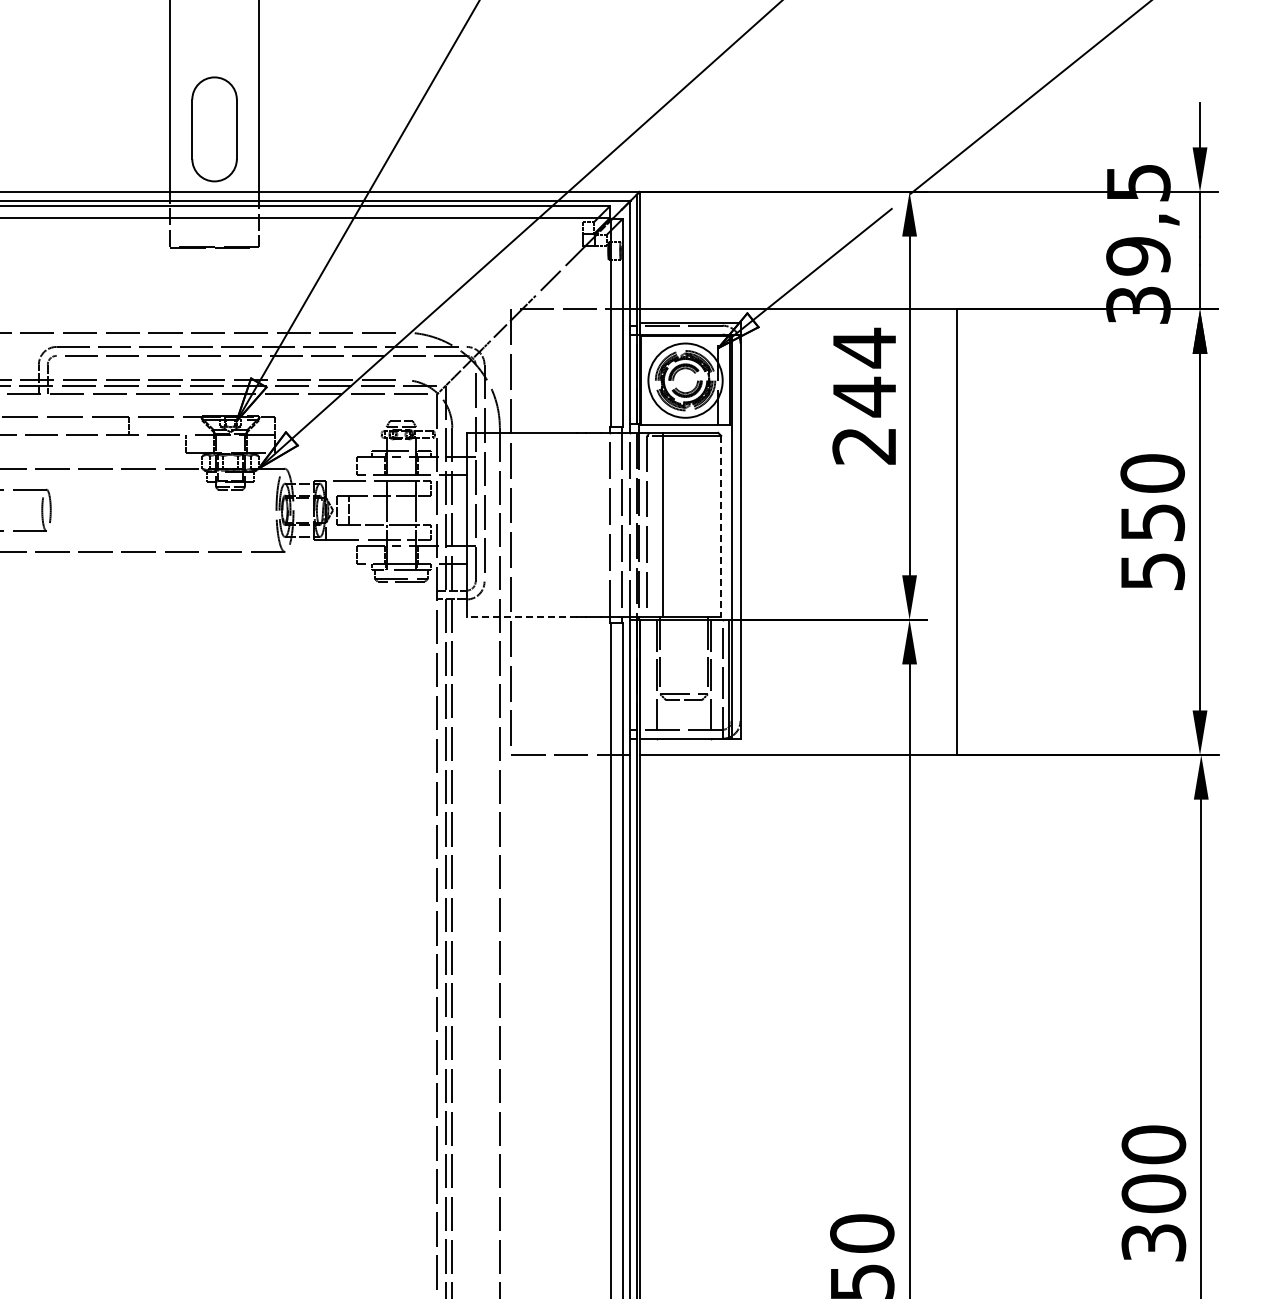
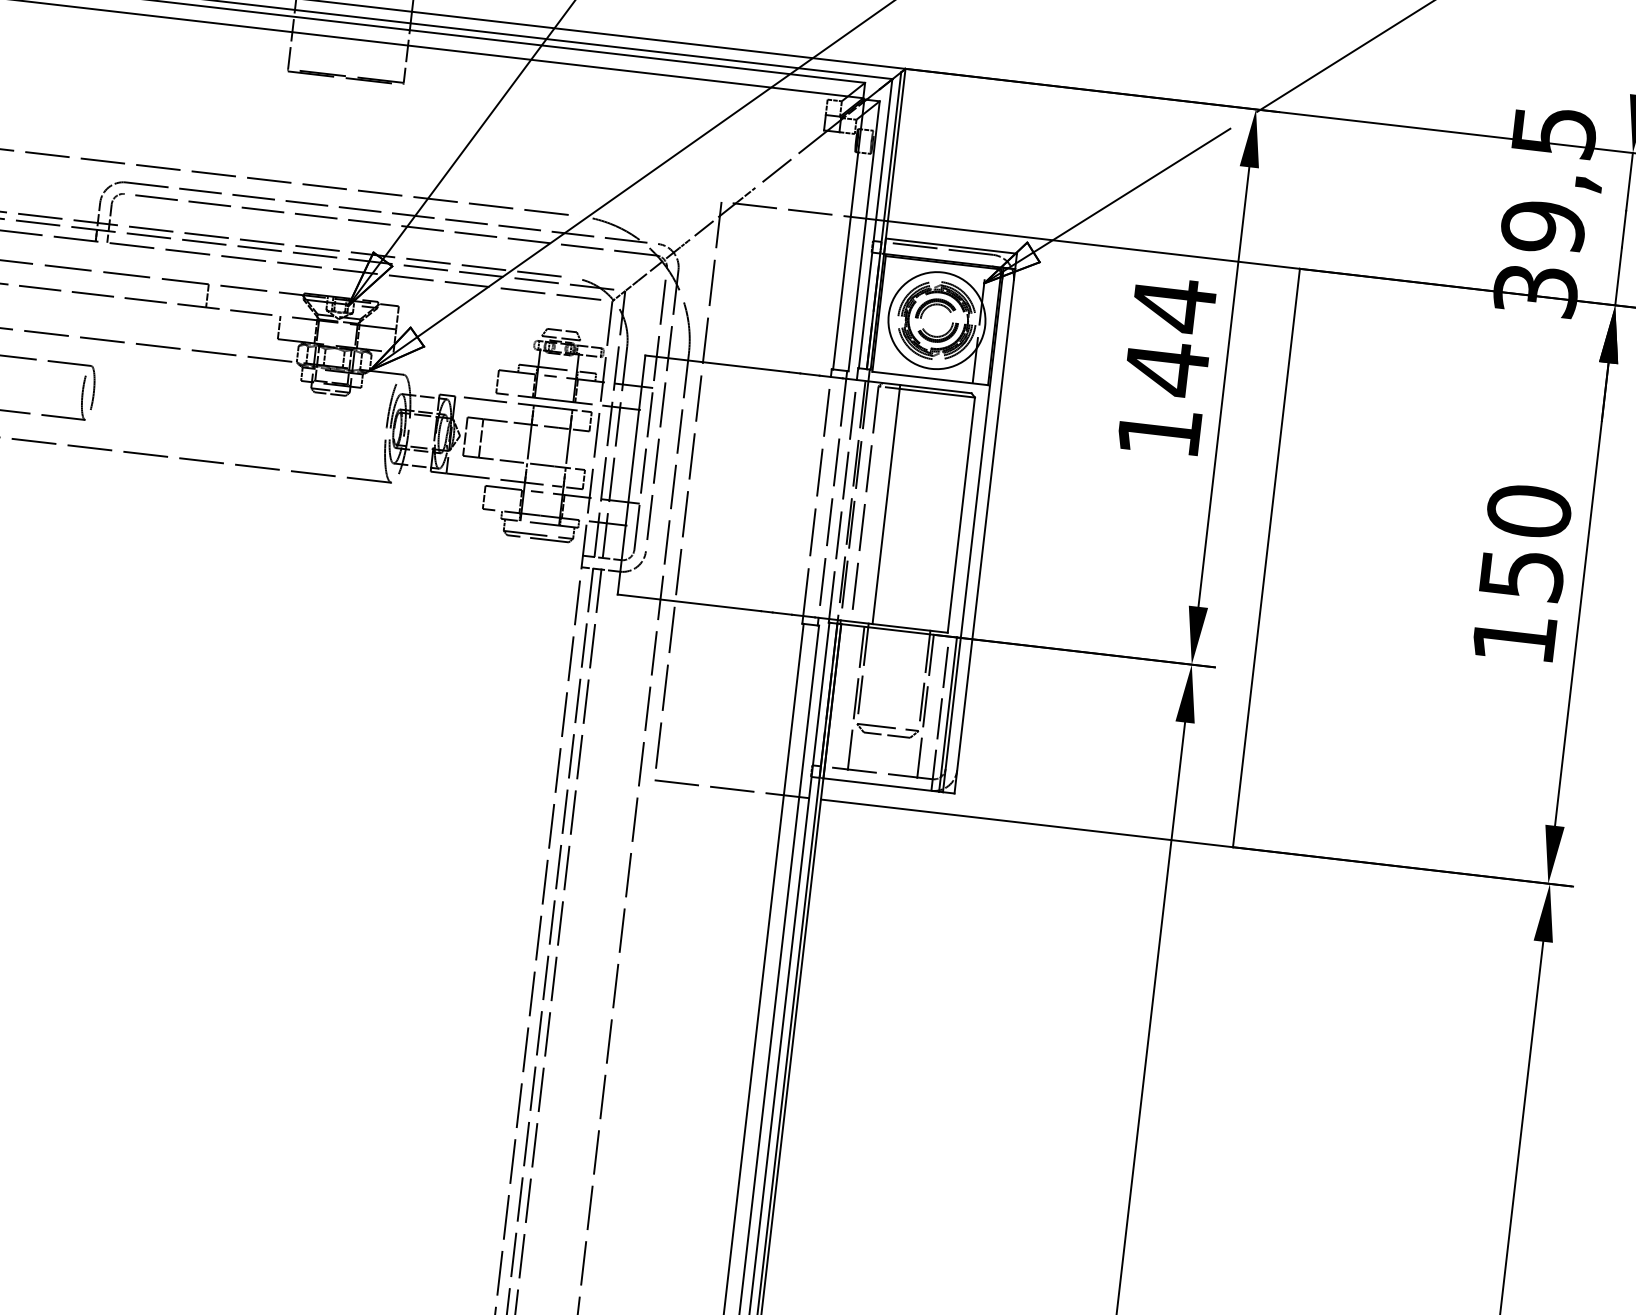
text: (863, 446) -> (1157, 432), 244 -> 144
line: (721, 526) -> (961, 515), dashed -> solid
text: (1153, 571) -> (1515, 638), 550 -> 150
line: (521, 617) -> (688, 603), dashed -> solid

